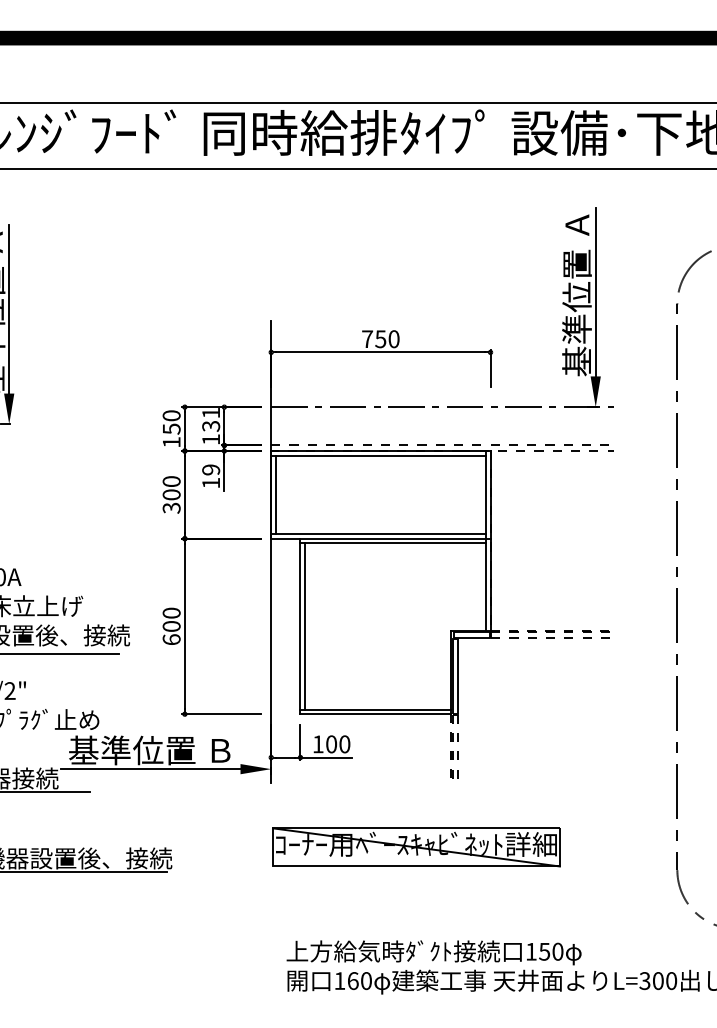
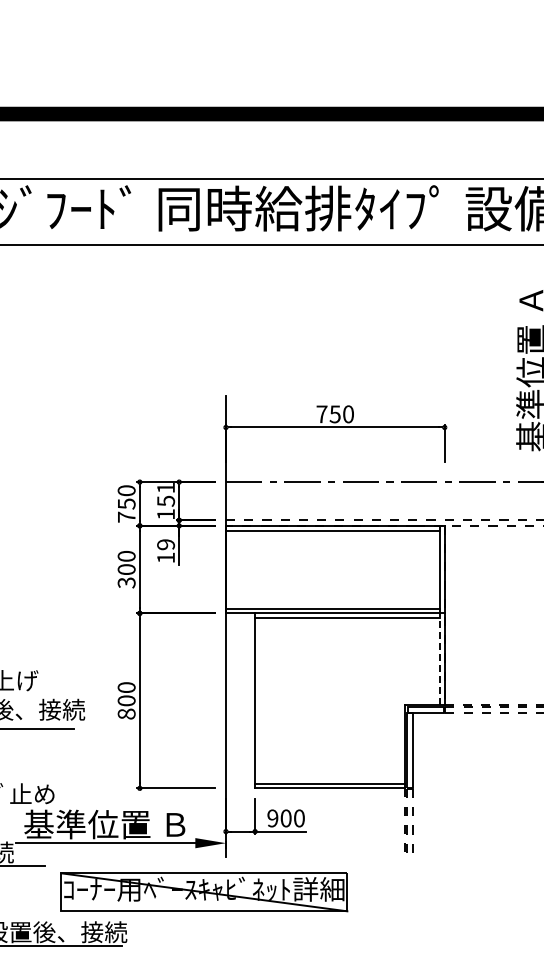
text: (210, 426) -> (165, 501), 131 -> 151
text: (171, 441) -> (126, 516), 150 -> 750
line: (276, 494) -> (231, 569), removed
line: (485, 584) -> (439, 658), solid -> dashed
line: (305, 626) -> (260, 700), removed
text: (171, 639) -> (126, 713), 600 -> 800
text: (317, 744) -> (272, 818), 100 -> 900
part: (416, 847) -> (204, 892), moved

